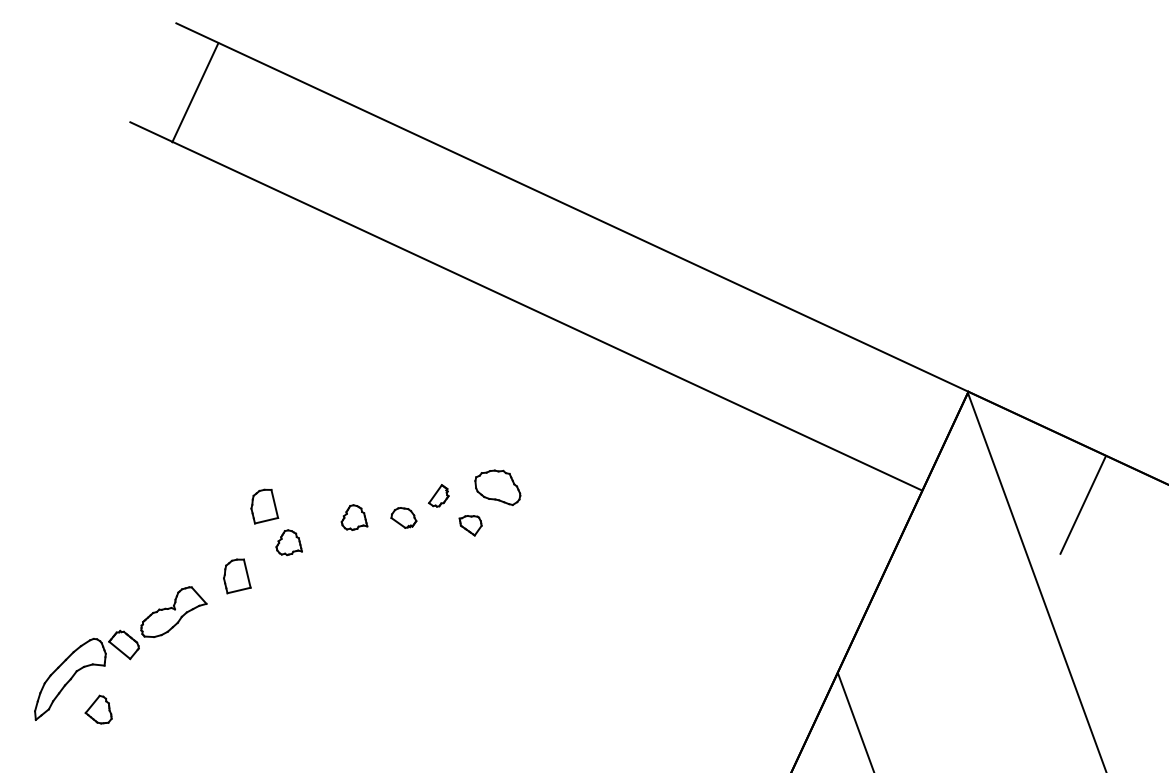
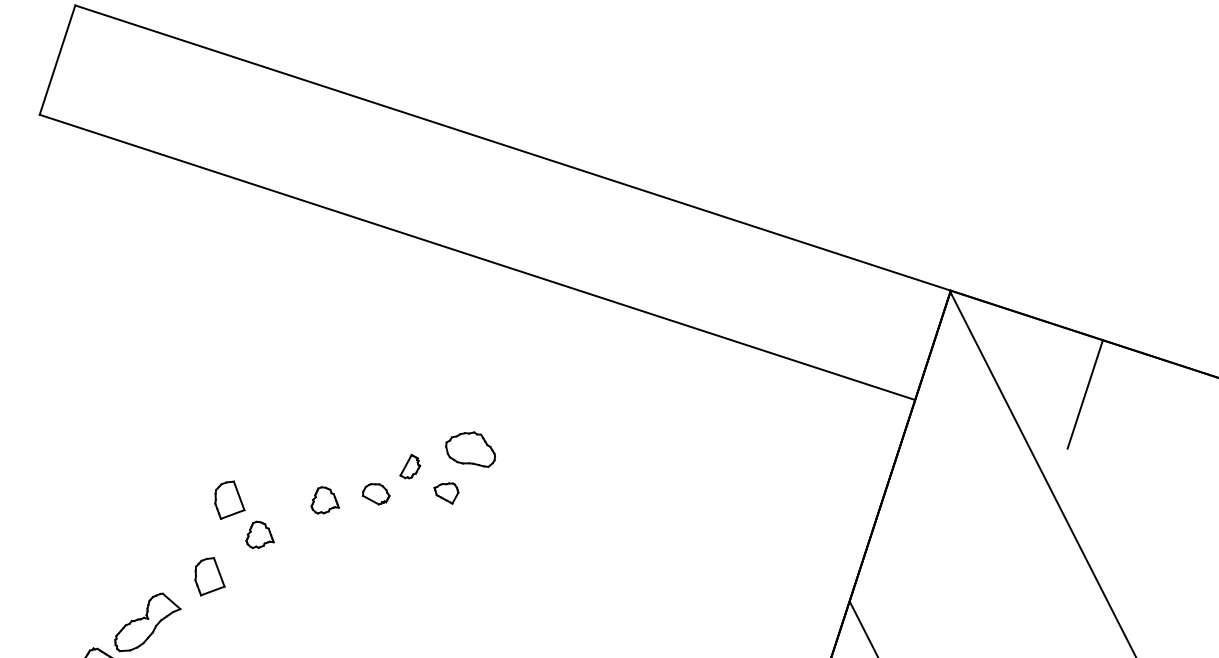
line: (195, 92) -> (57, 59), moved

